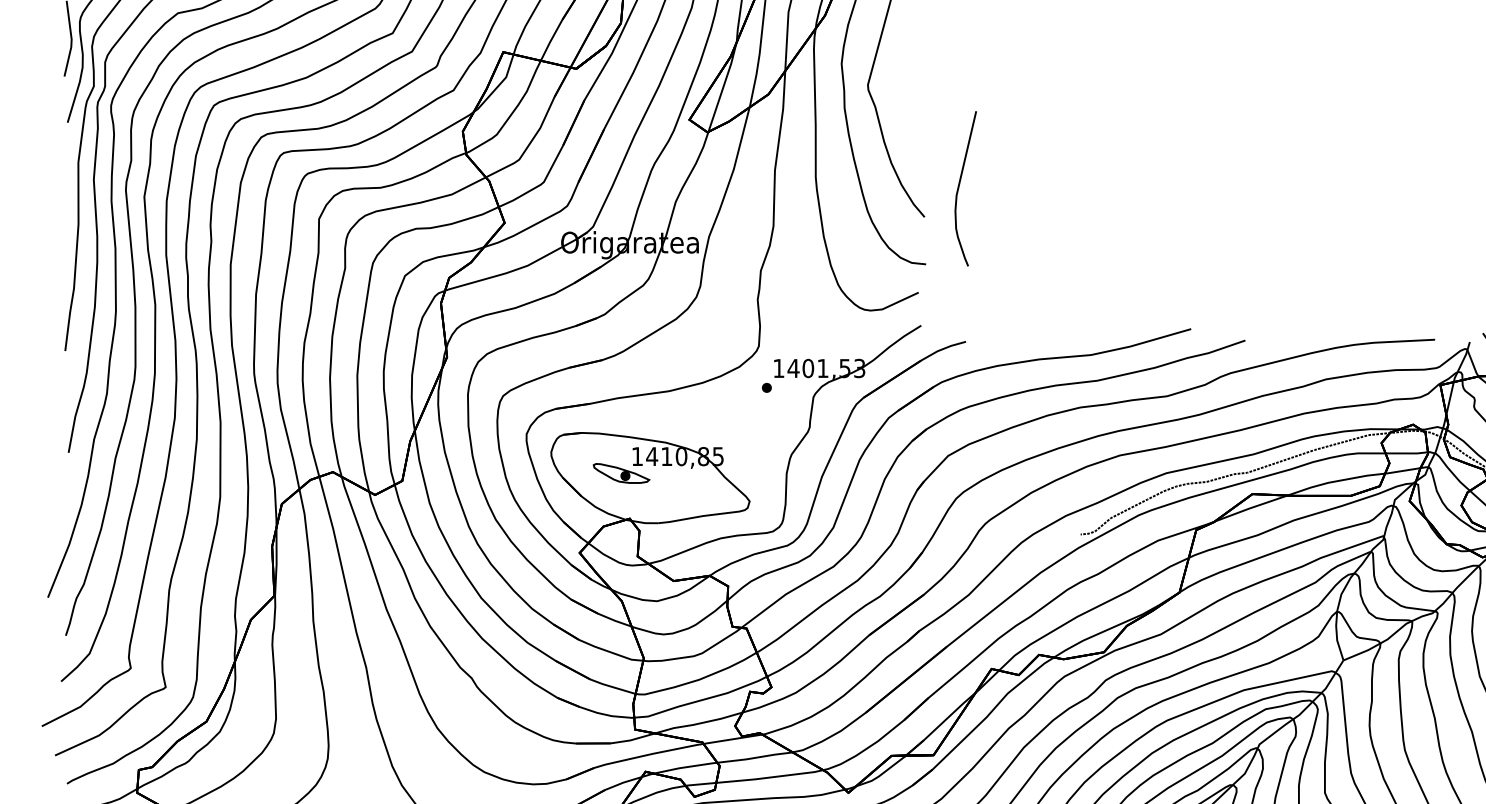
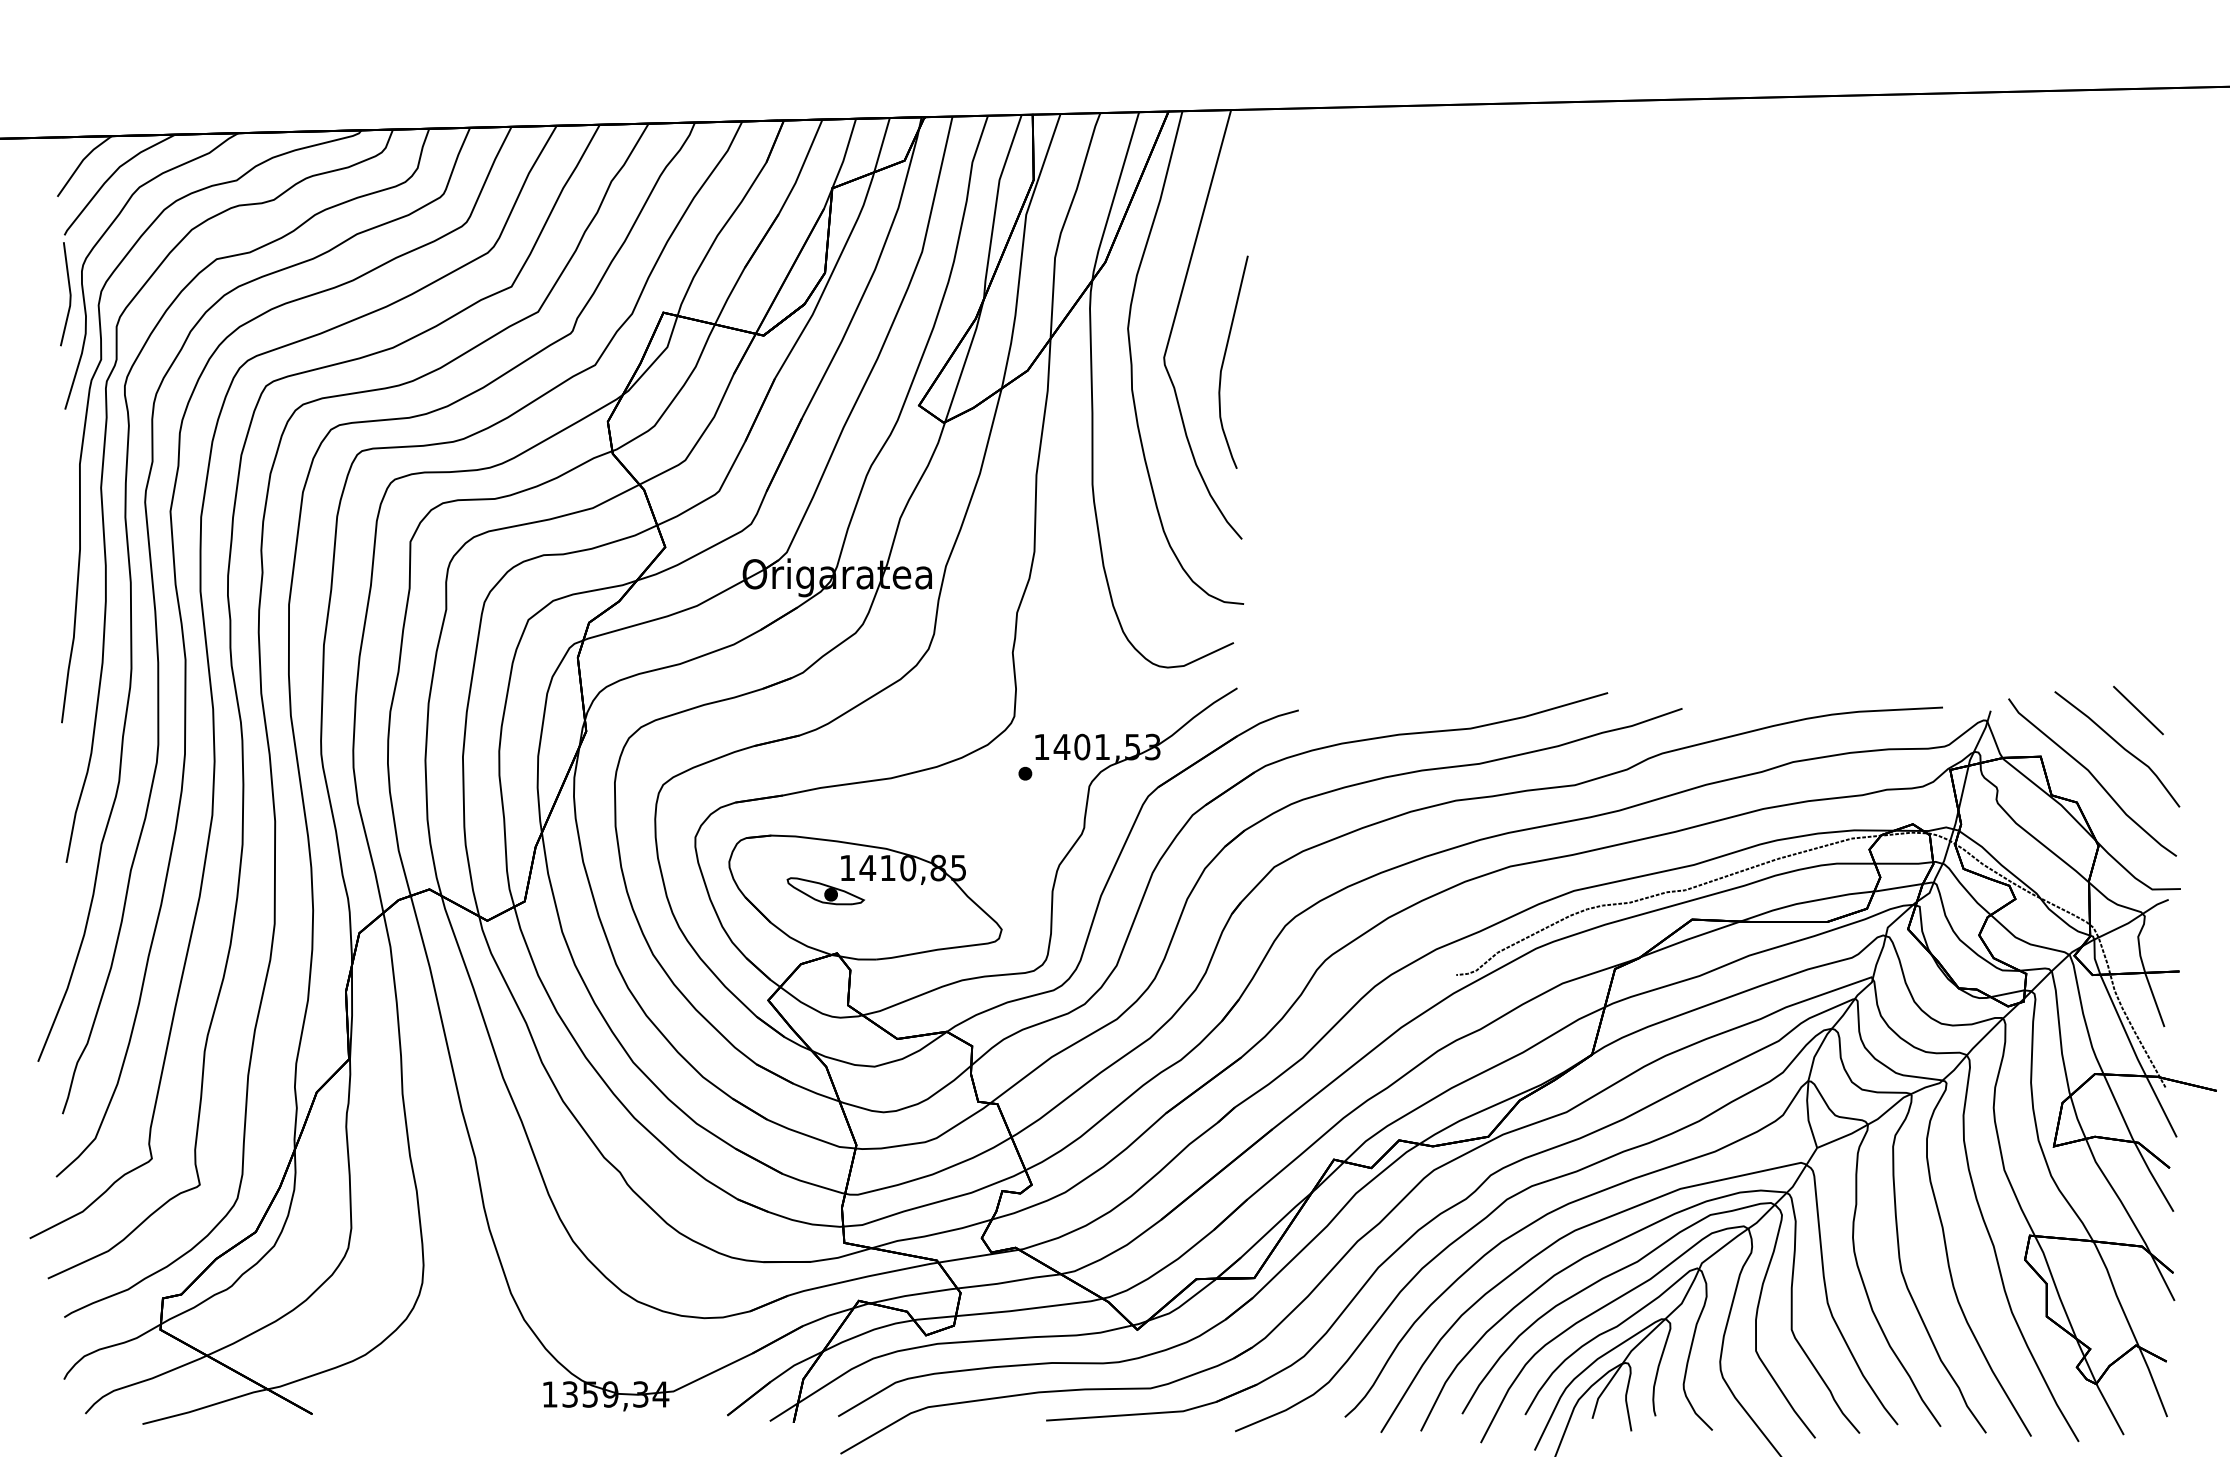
curve: (959, 185) -> (1225, 357), moved

